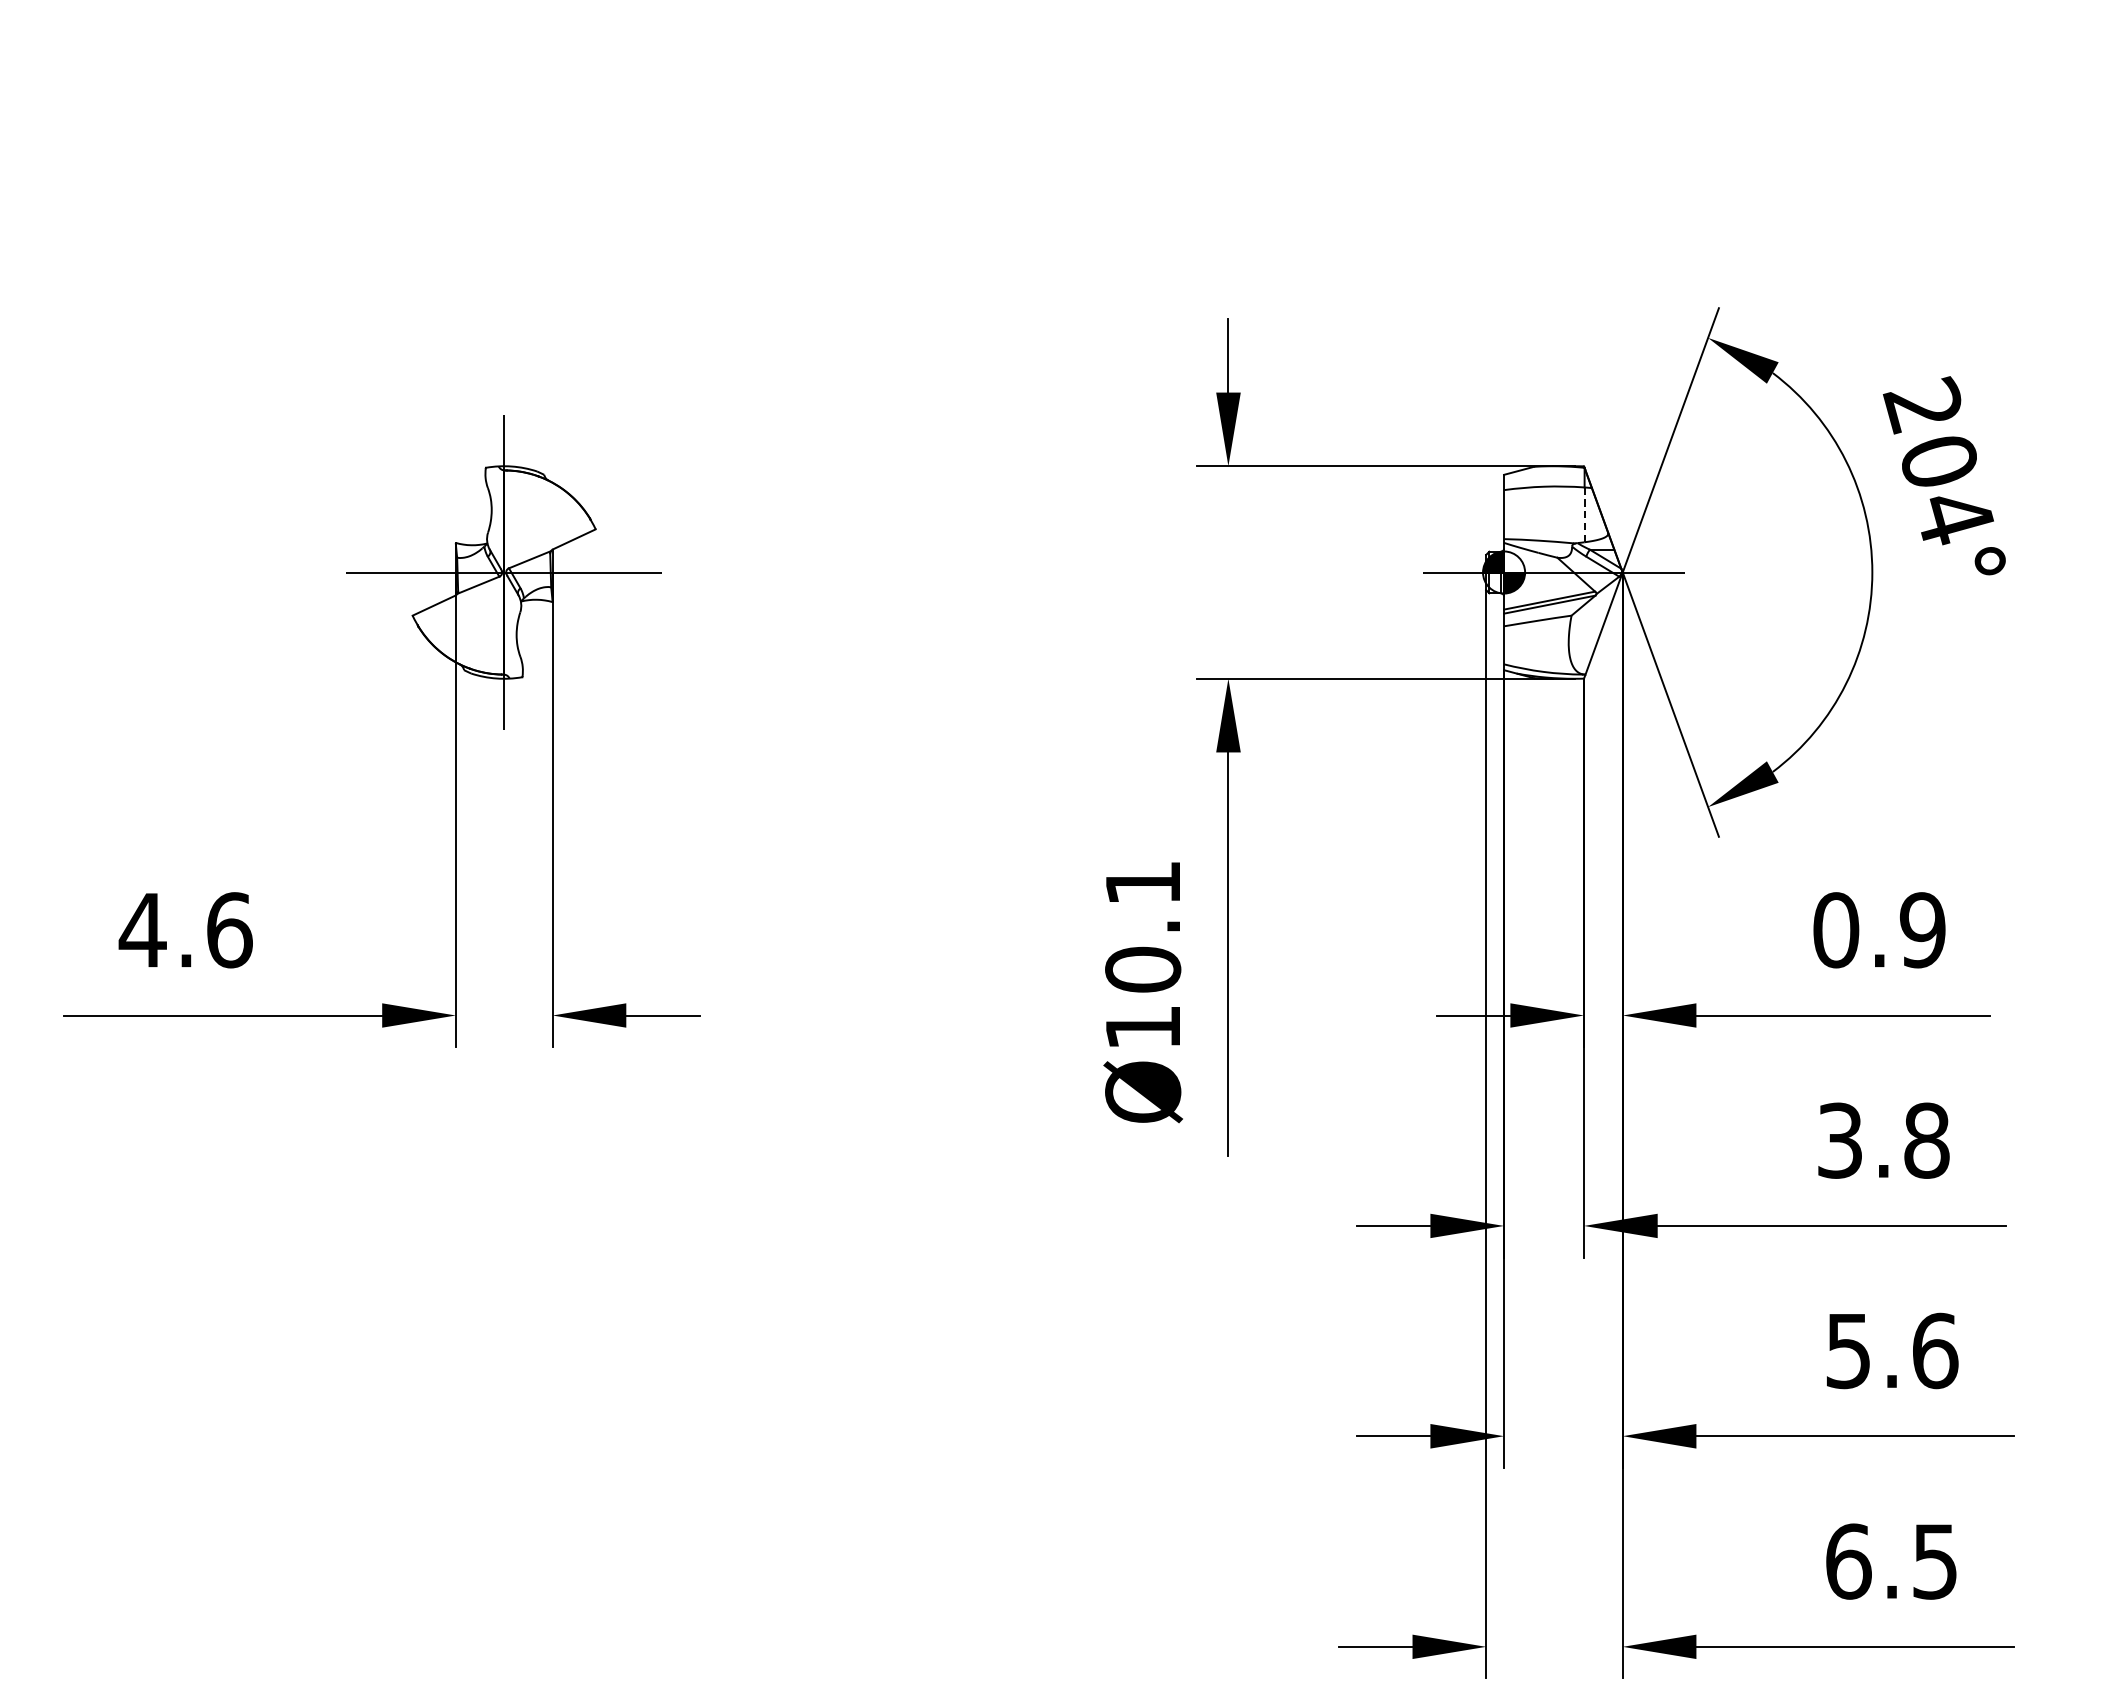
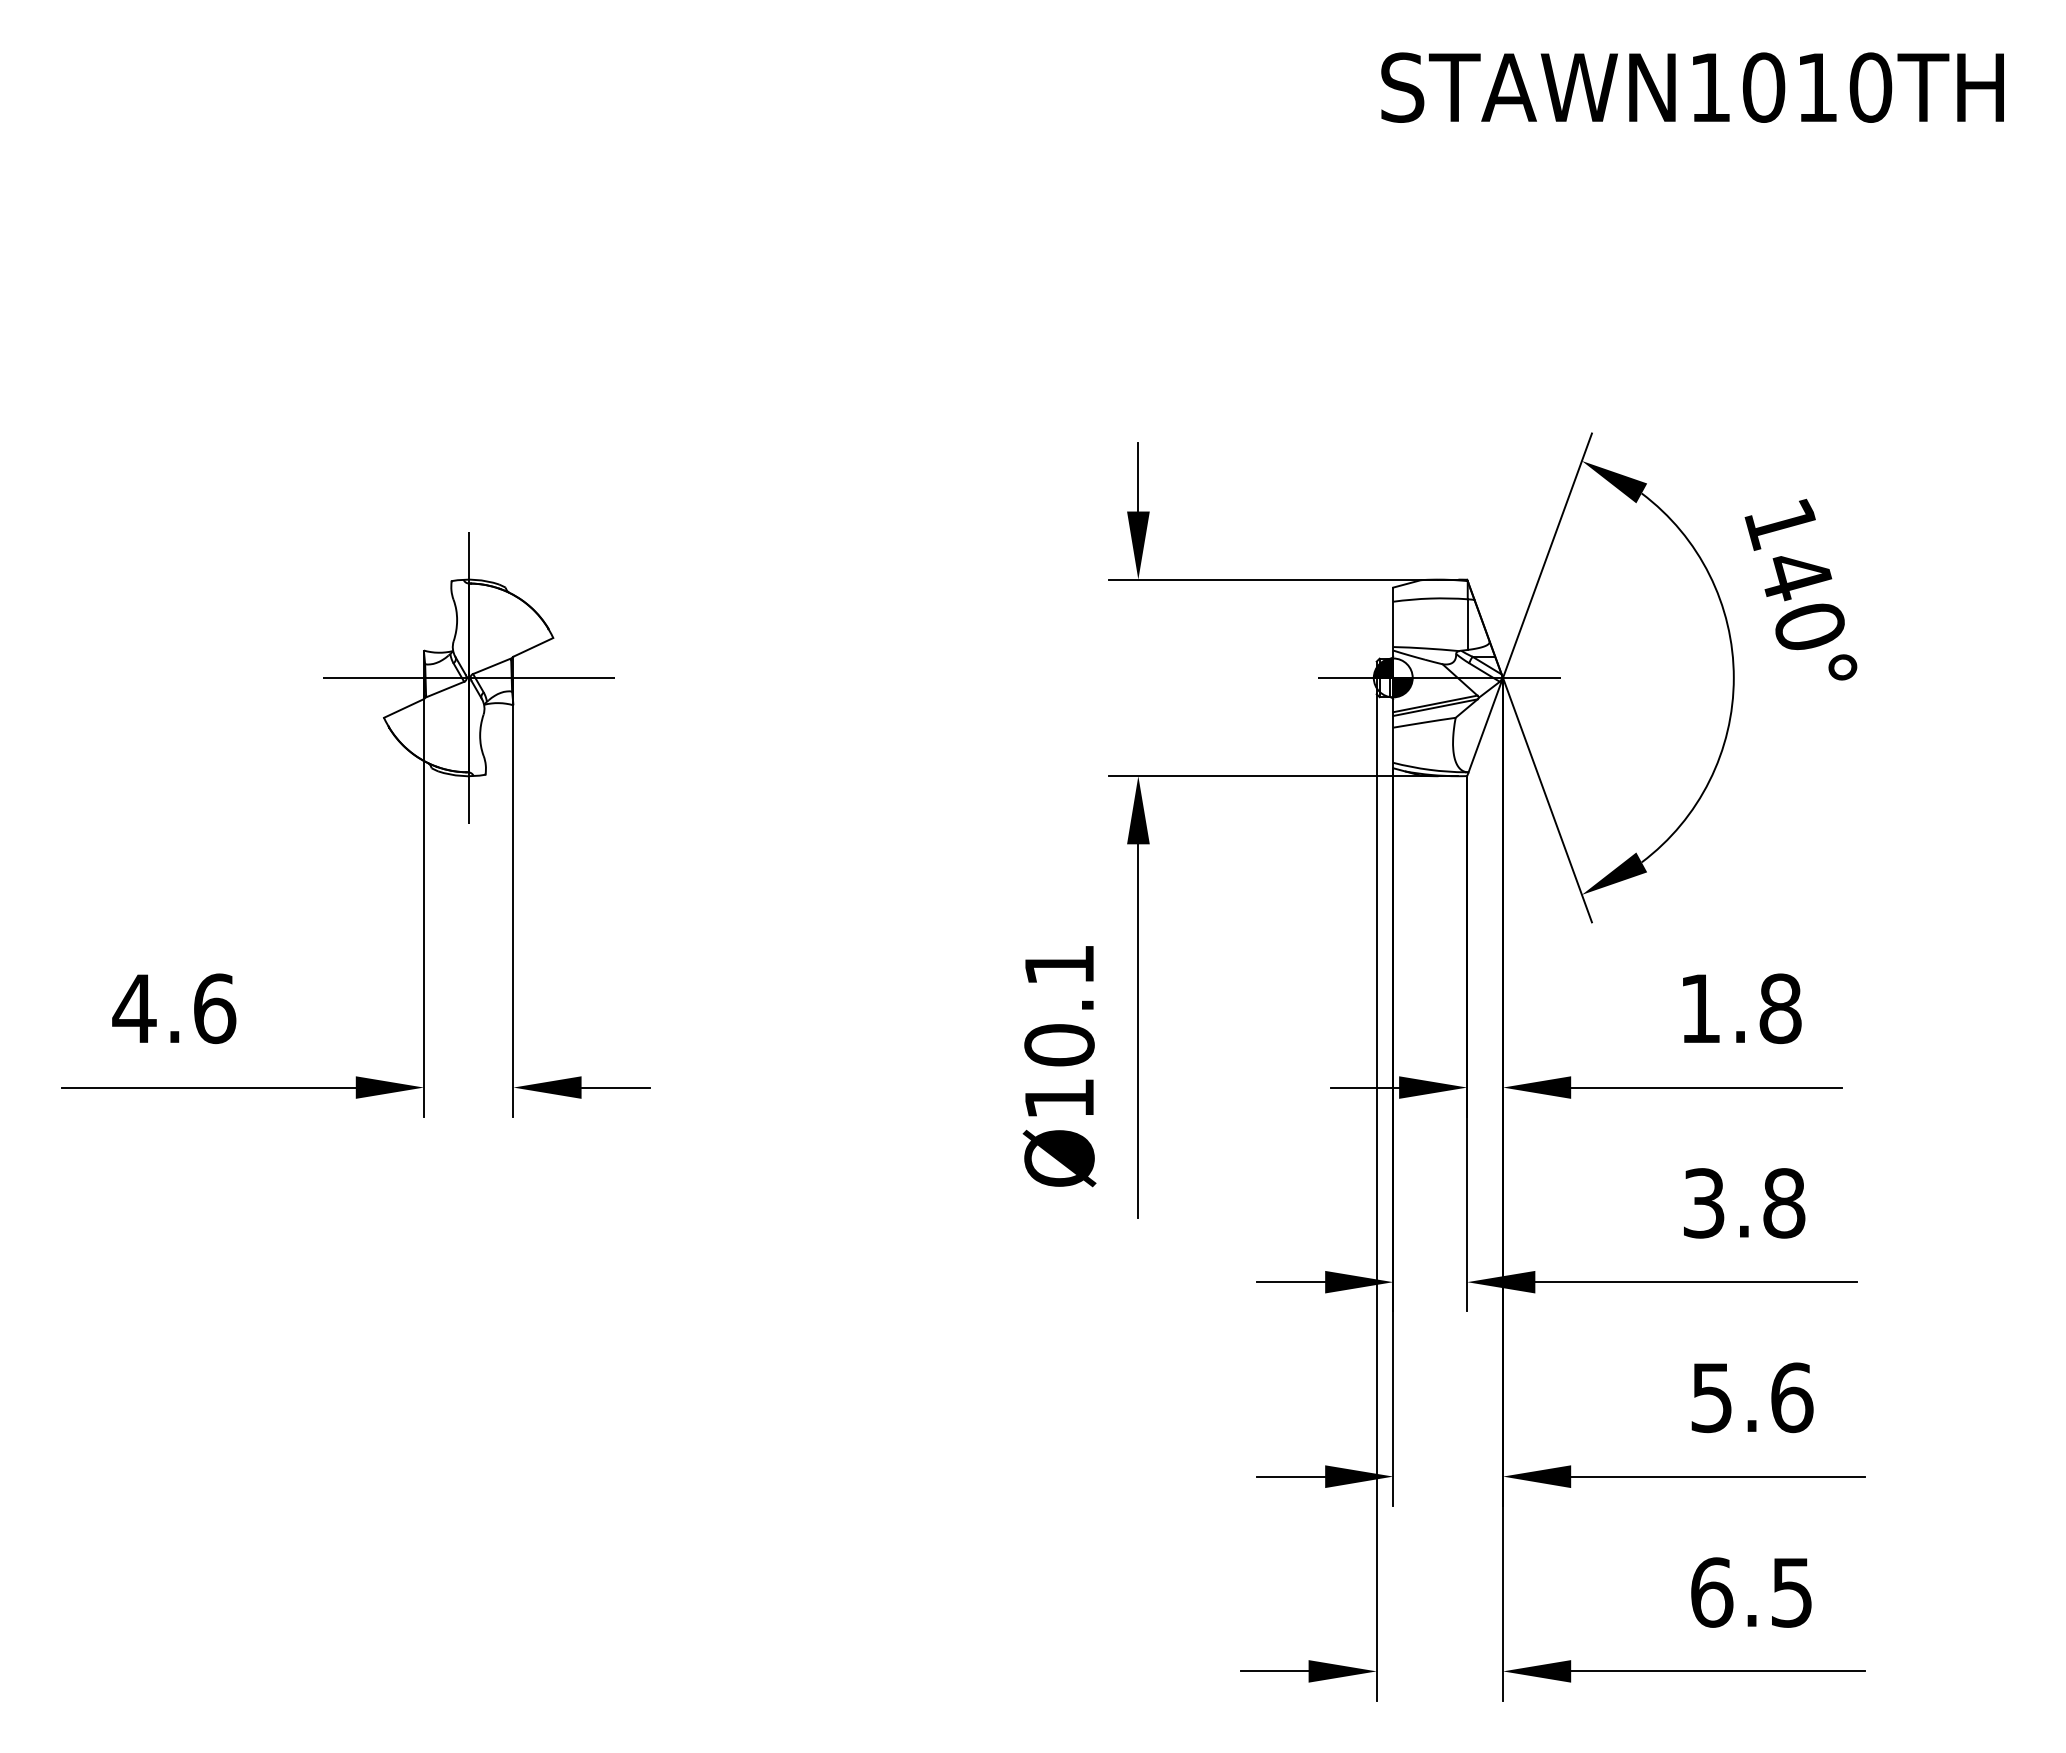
text: (1937, 460) -> (1794, 574), 204° -> 140°
line: (1584, 514) -> (1467, 624), dashed -> solid
text: (1879, 929) -> (1740, 1008), 0.9 -> 1.8

